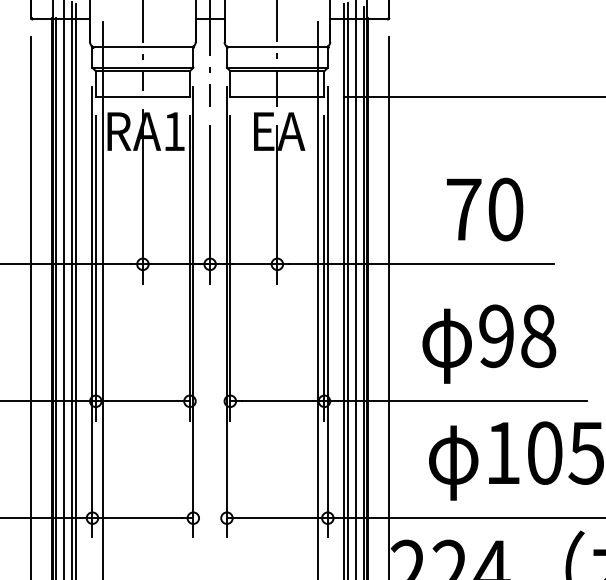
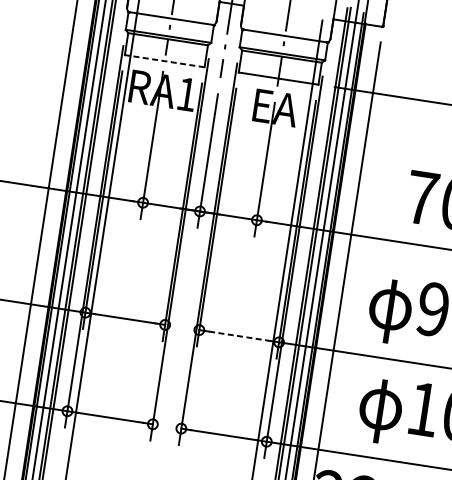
line: (142, 97) -> (164, 61), solid -> dashed
line: (277, 401) -> (239, 336), solid -> dashed

